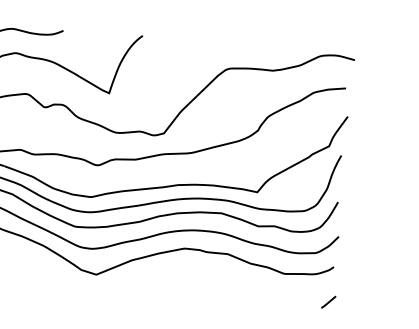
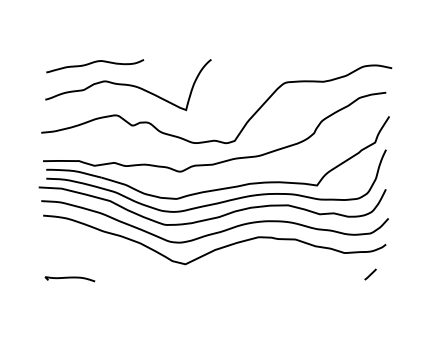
line: (328, 302) -> (370, 274), moved

